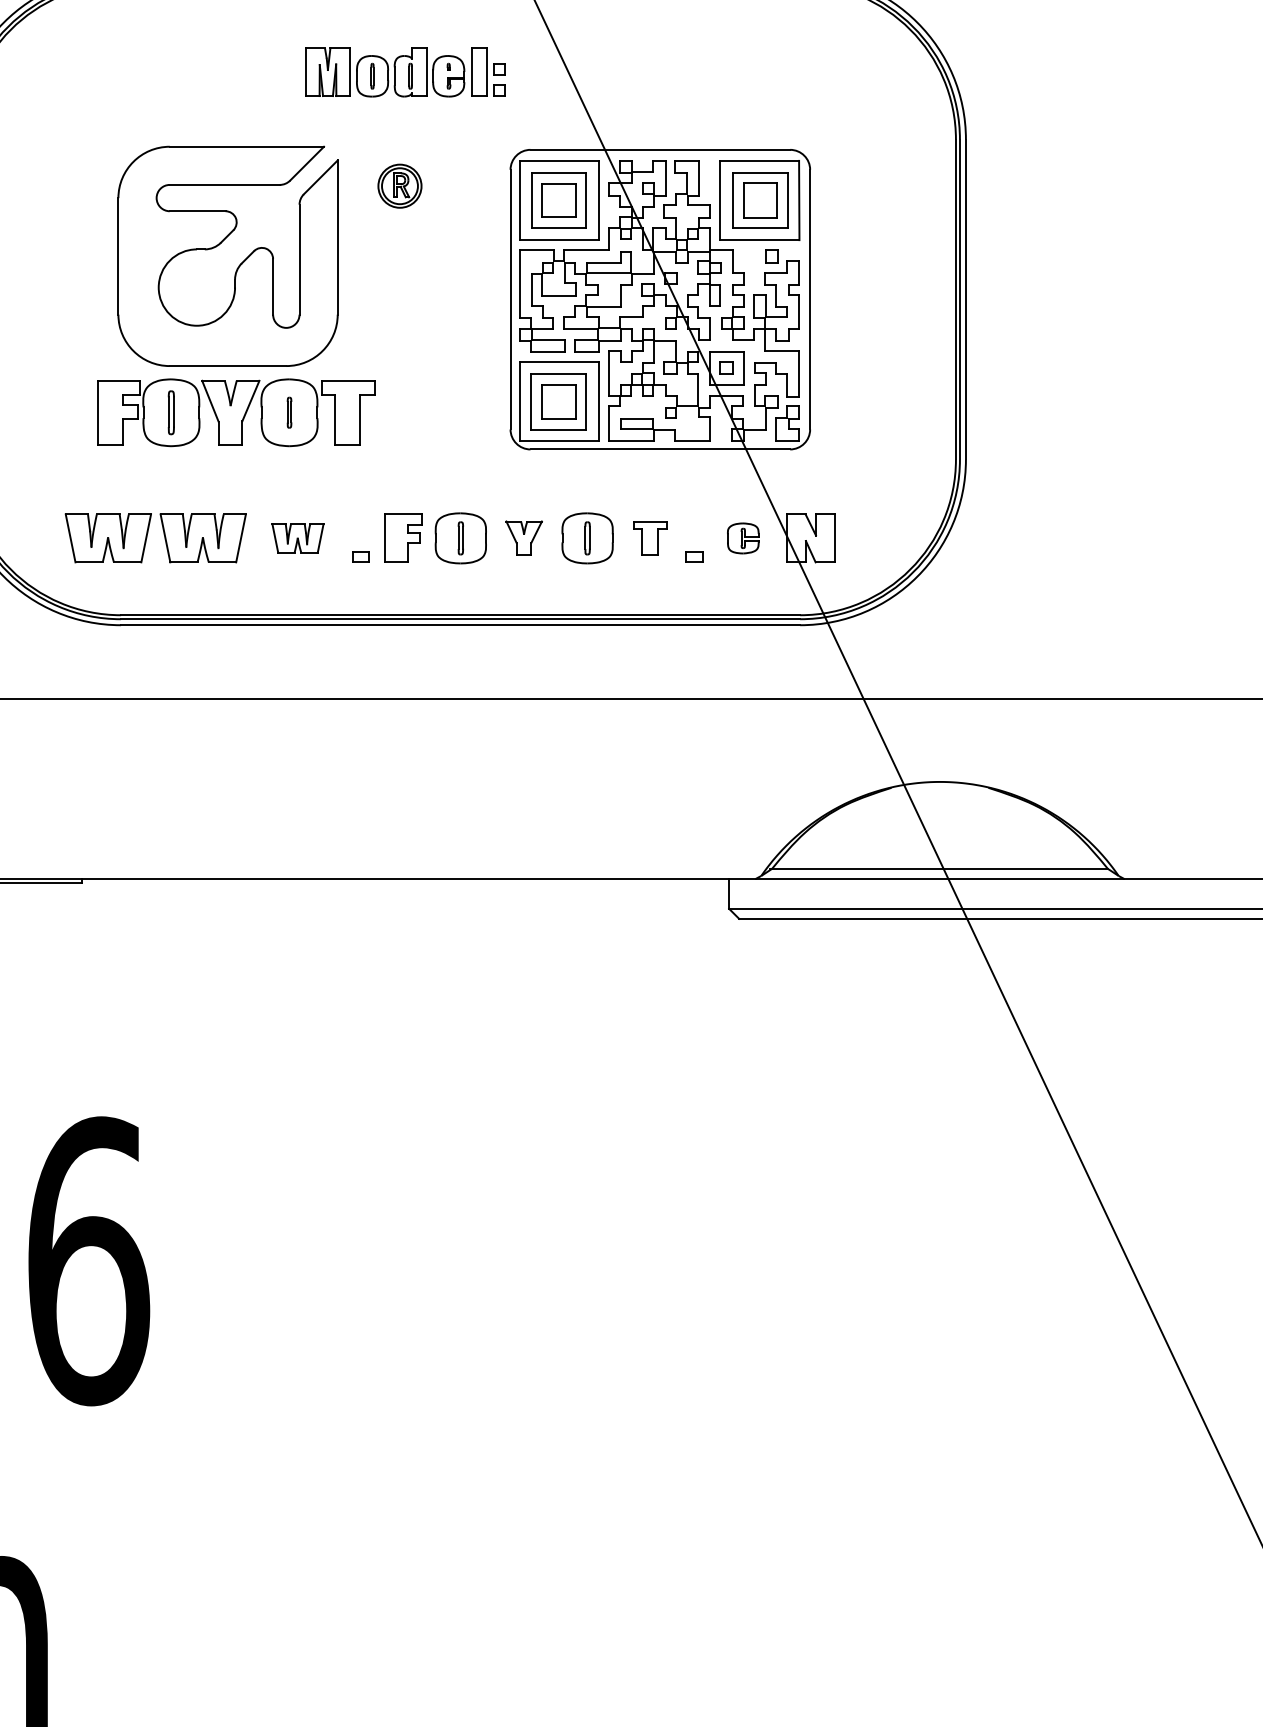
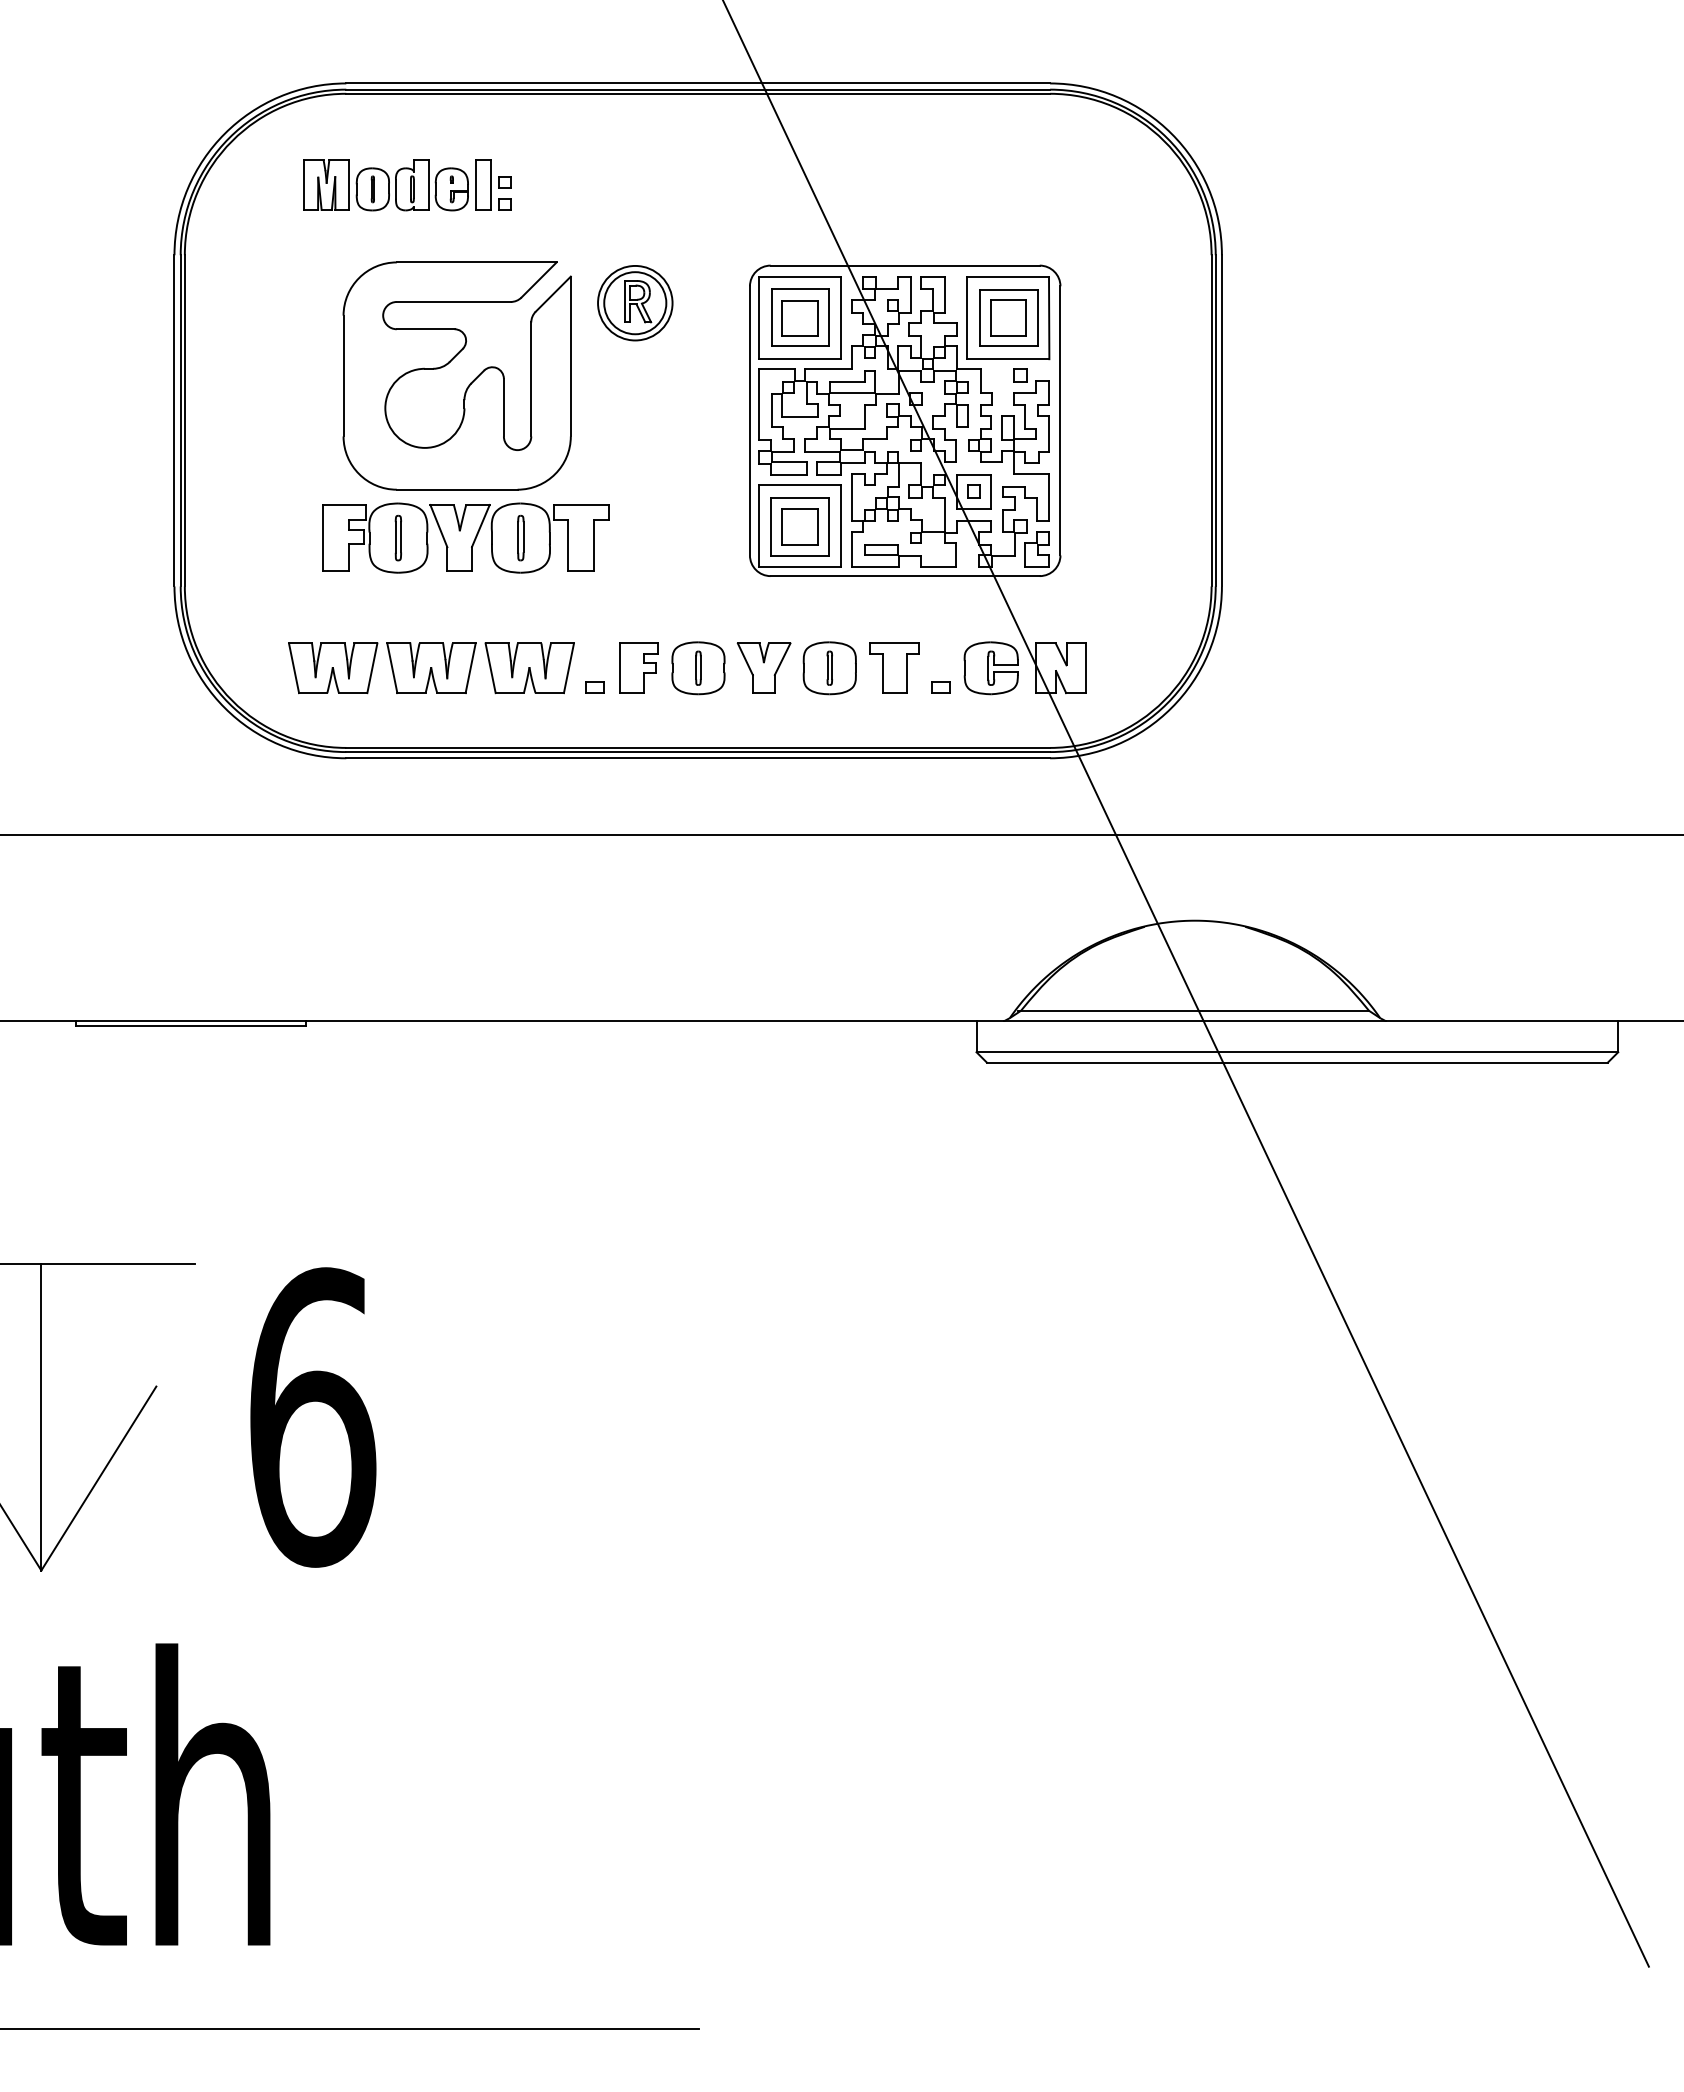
part: (405, 72) -> (407, 185), moved
part: (400, 186) -> (635, 303), size x1.67
part: (289, 412) -> (520, 537), size x1.43
part: (523, 537) -> (763, 667), size x1.43
part: (650, 537) -> (894, 667), size x1.43
part: (297, 538) -> (529, 668), size x1.67
part: (742, 538) -> (990, 668), size x1.67

